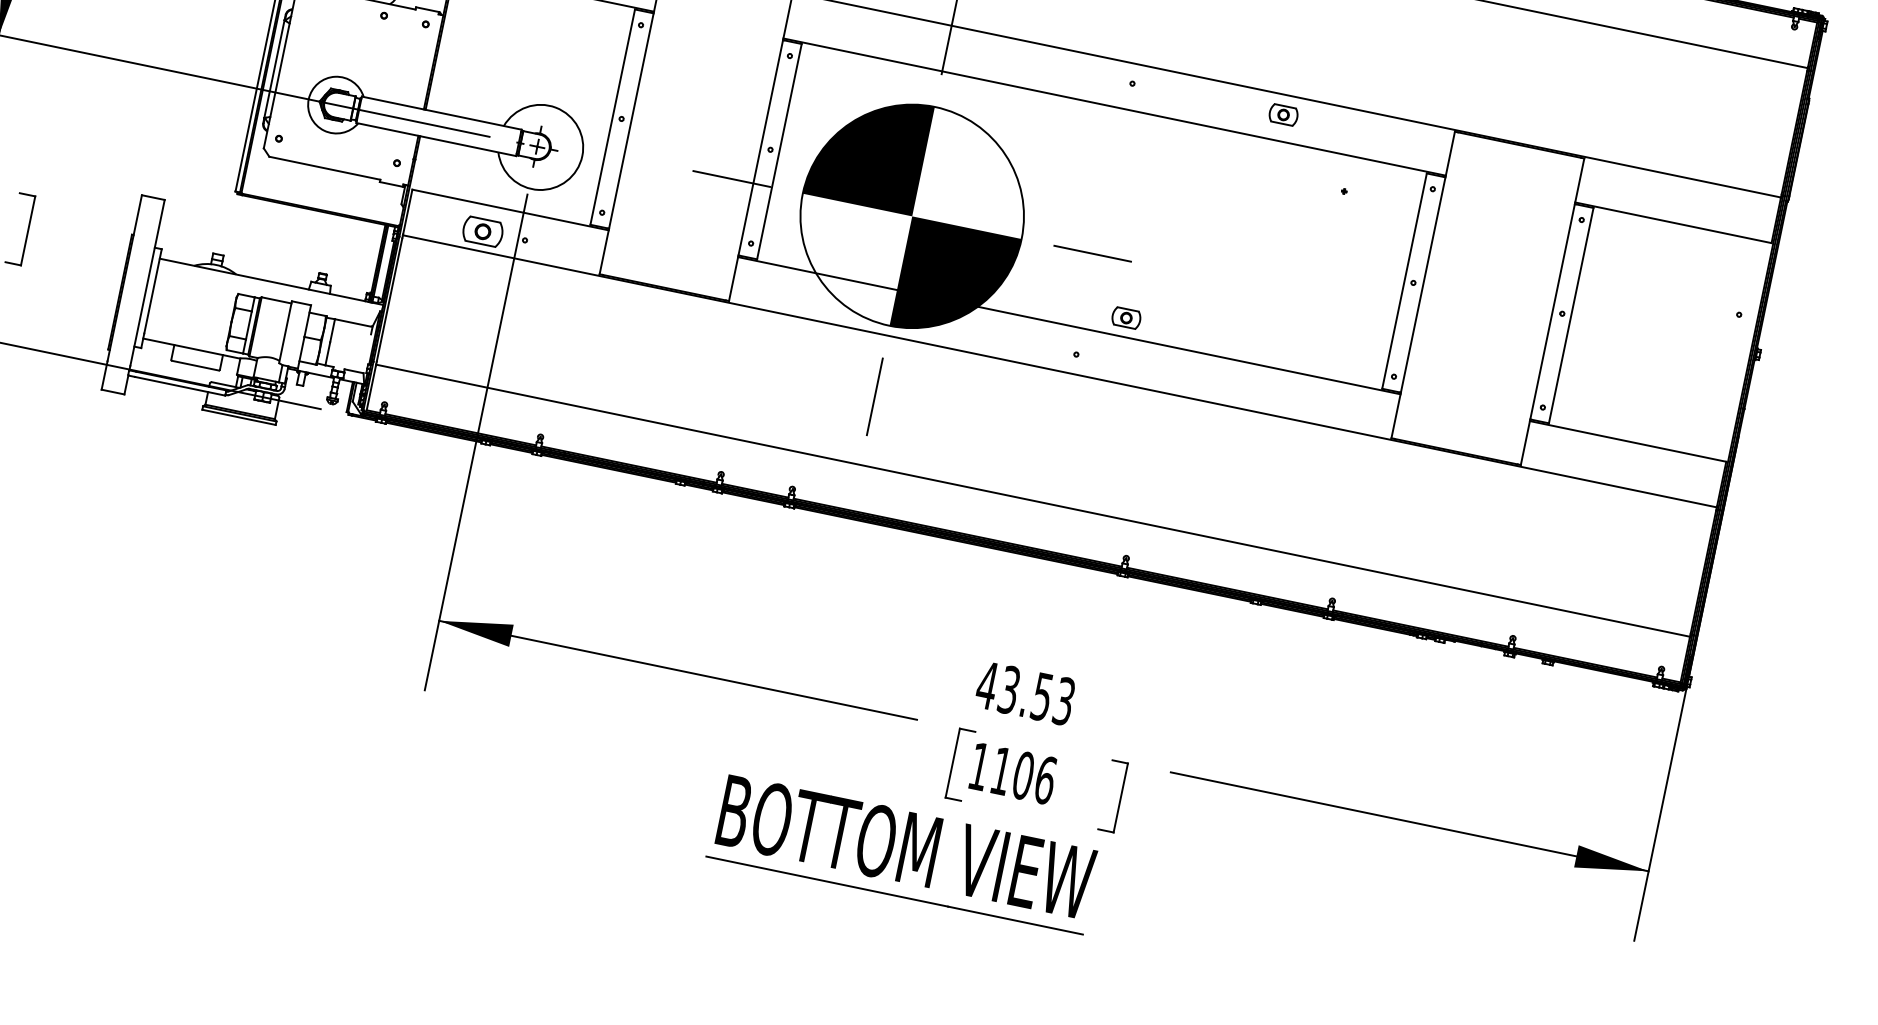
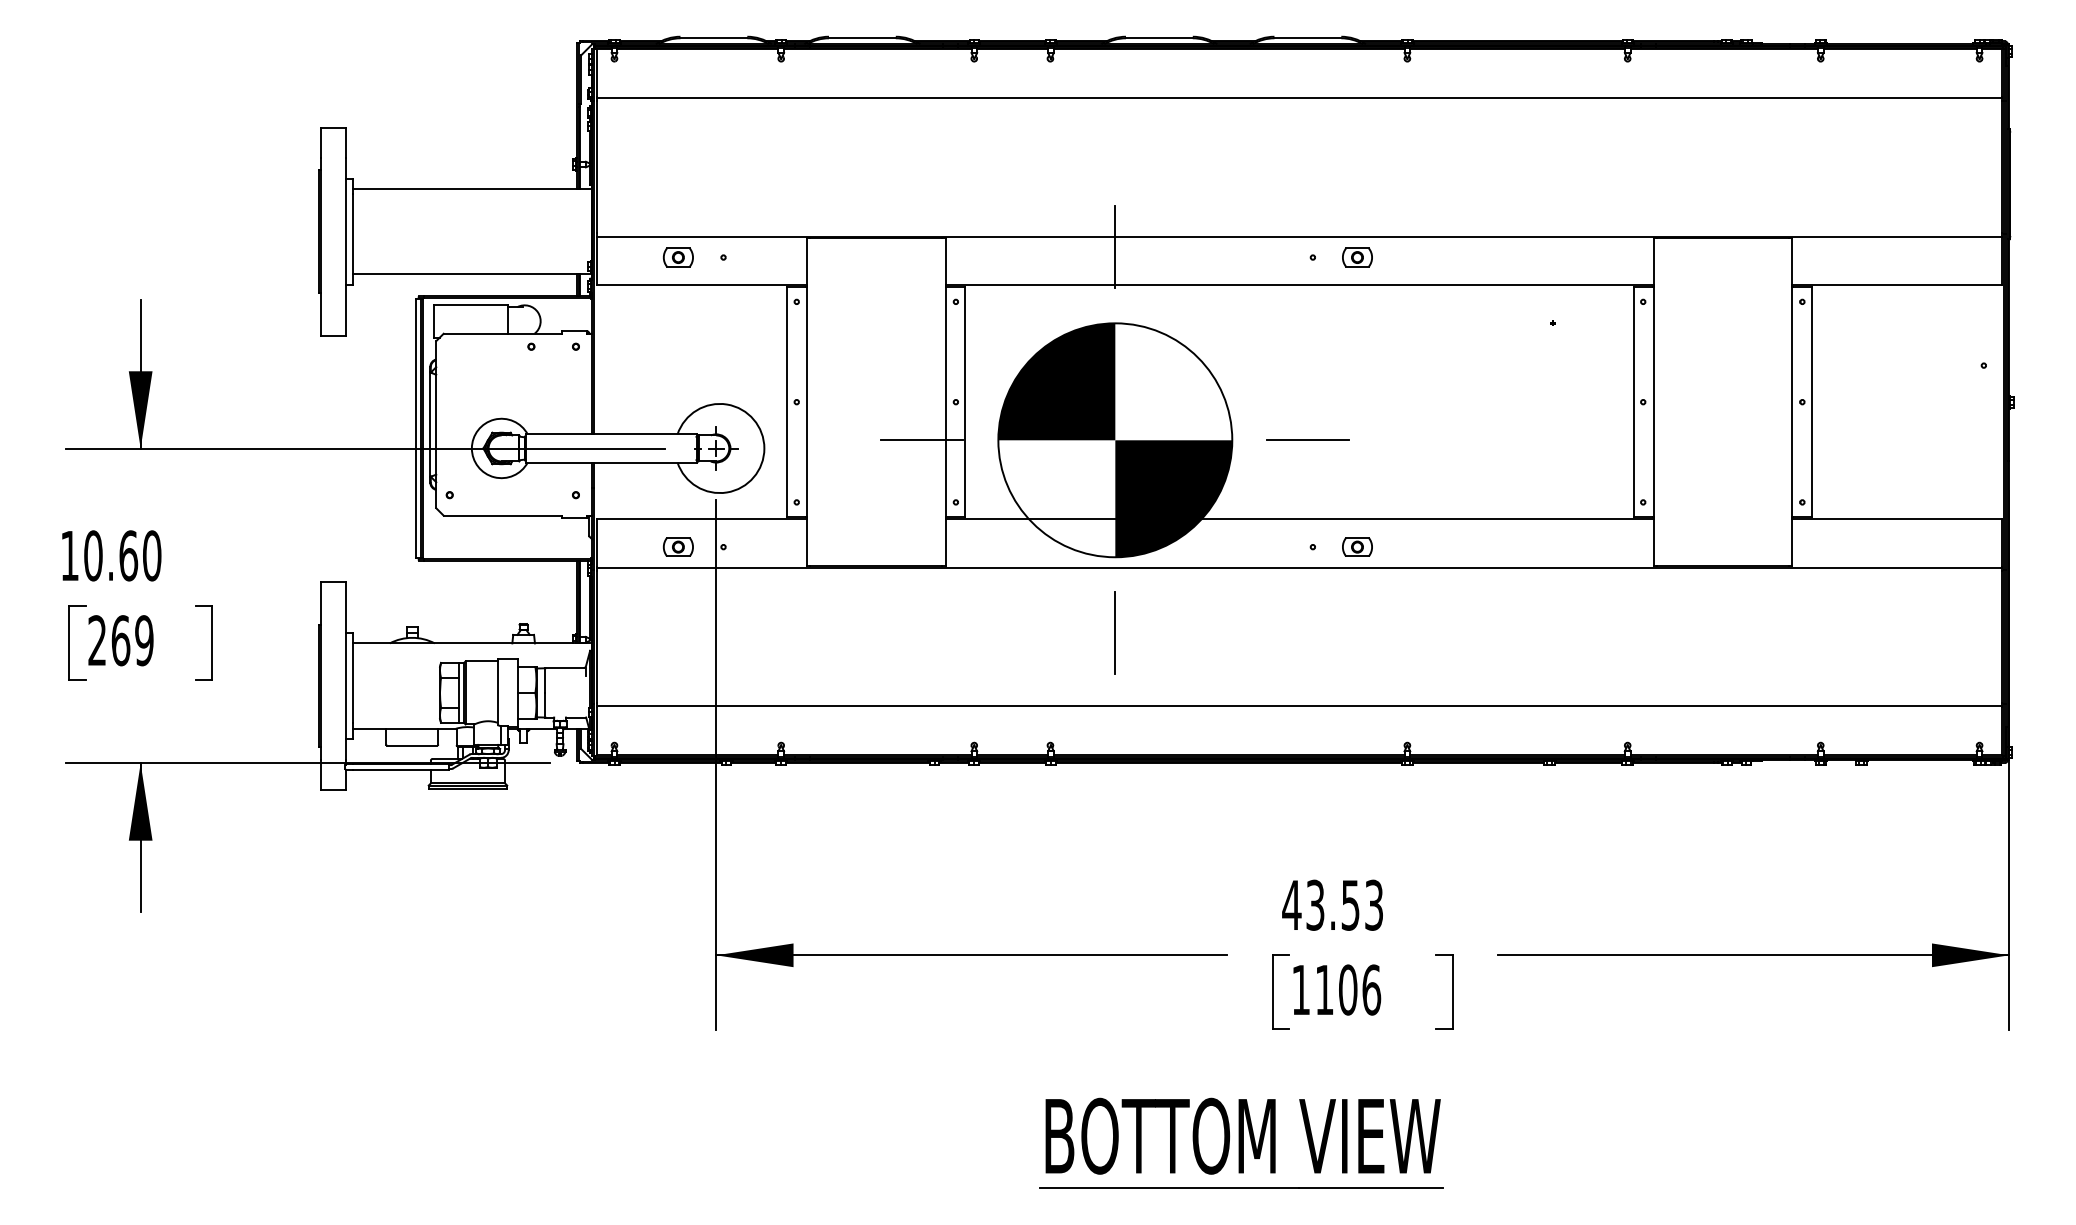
part: (1283, 114) -> (1357, 257), moved
part: (482, 230) -> (677, 546), size x0.71
part: (1126, 317) -> (1357, 546), moved
part: (903, 852) -> (1241, 1142), moved

